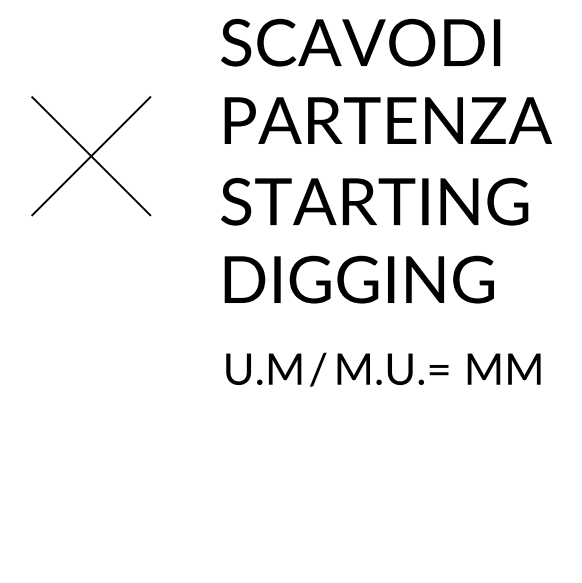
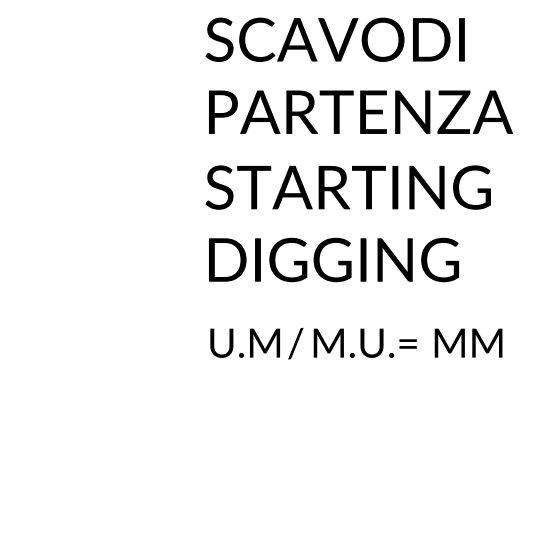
part: (90, 156) -> (84, 145), removed

